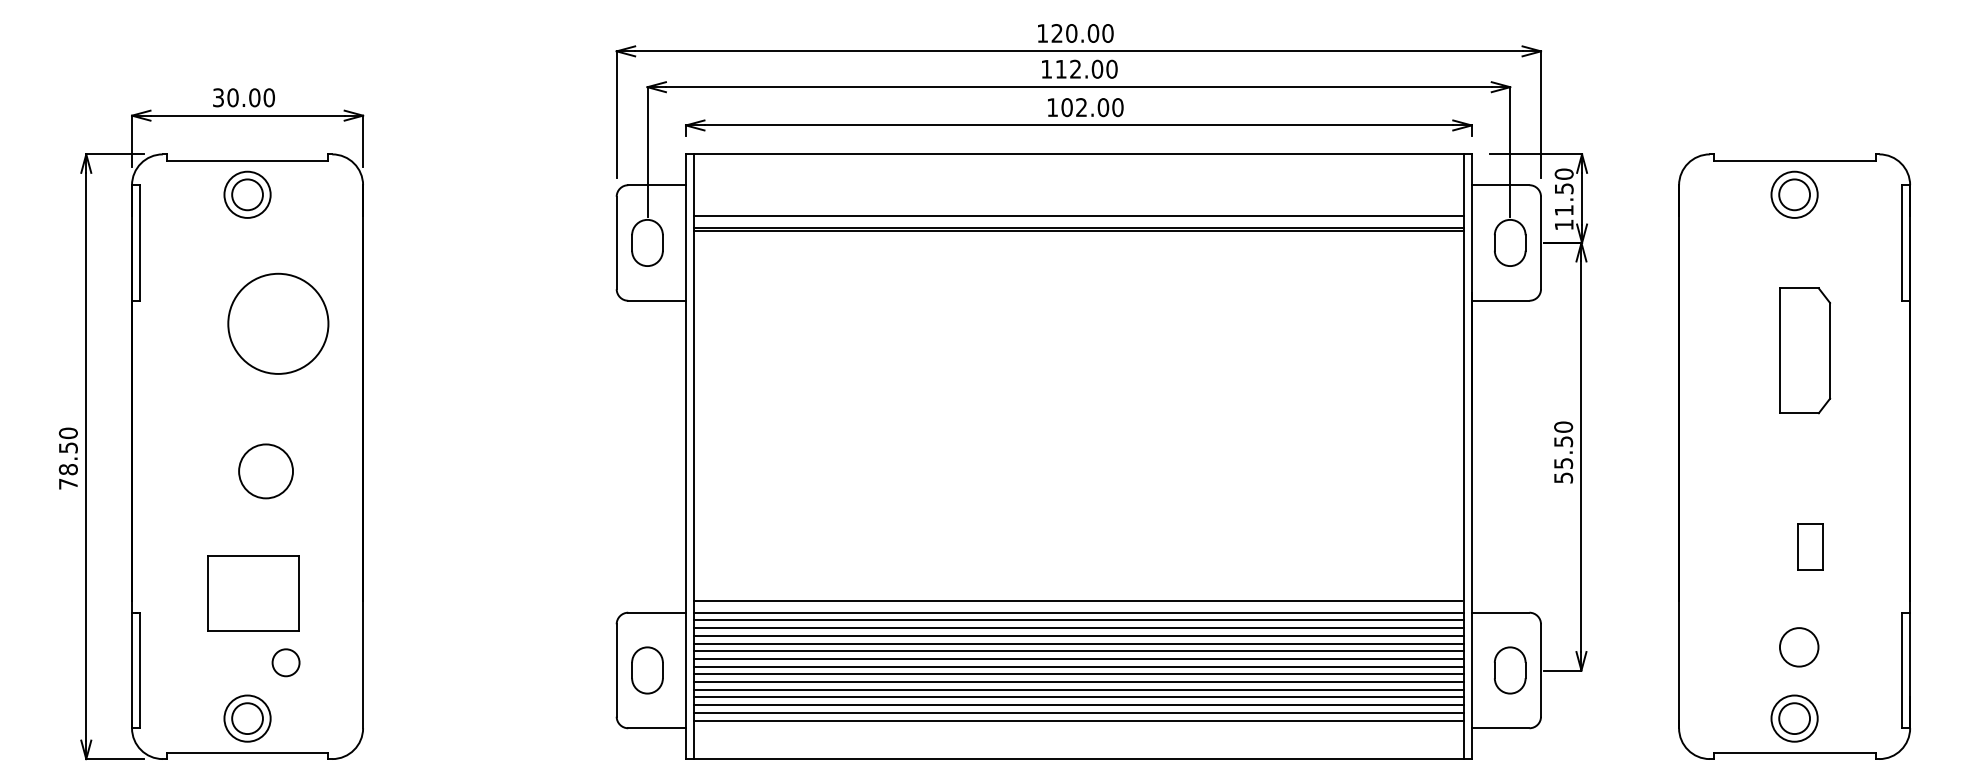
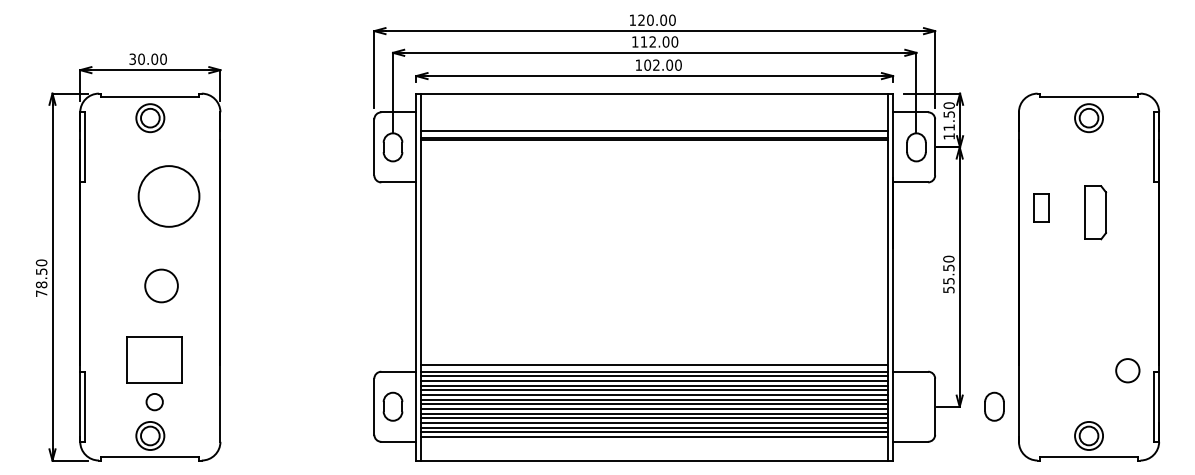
part: (1805, 350) -> (1095, 212), size x0.7
part: (1810, 546) -> (1041, 207), moved
circle: (1798, 646) -> (1127, 370), moved
circle: (285, 663) -> (154, 402), moved
part: (1510, 670) -> (994, 406), moved

